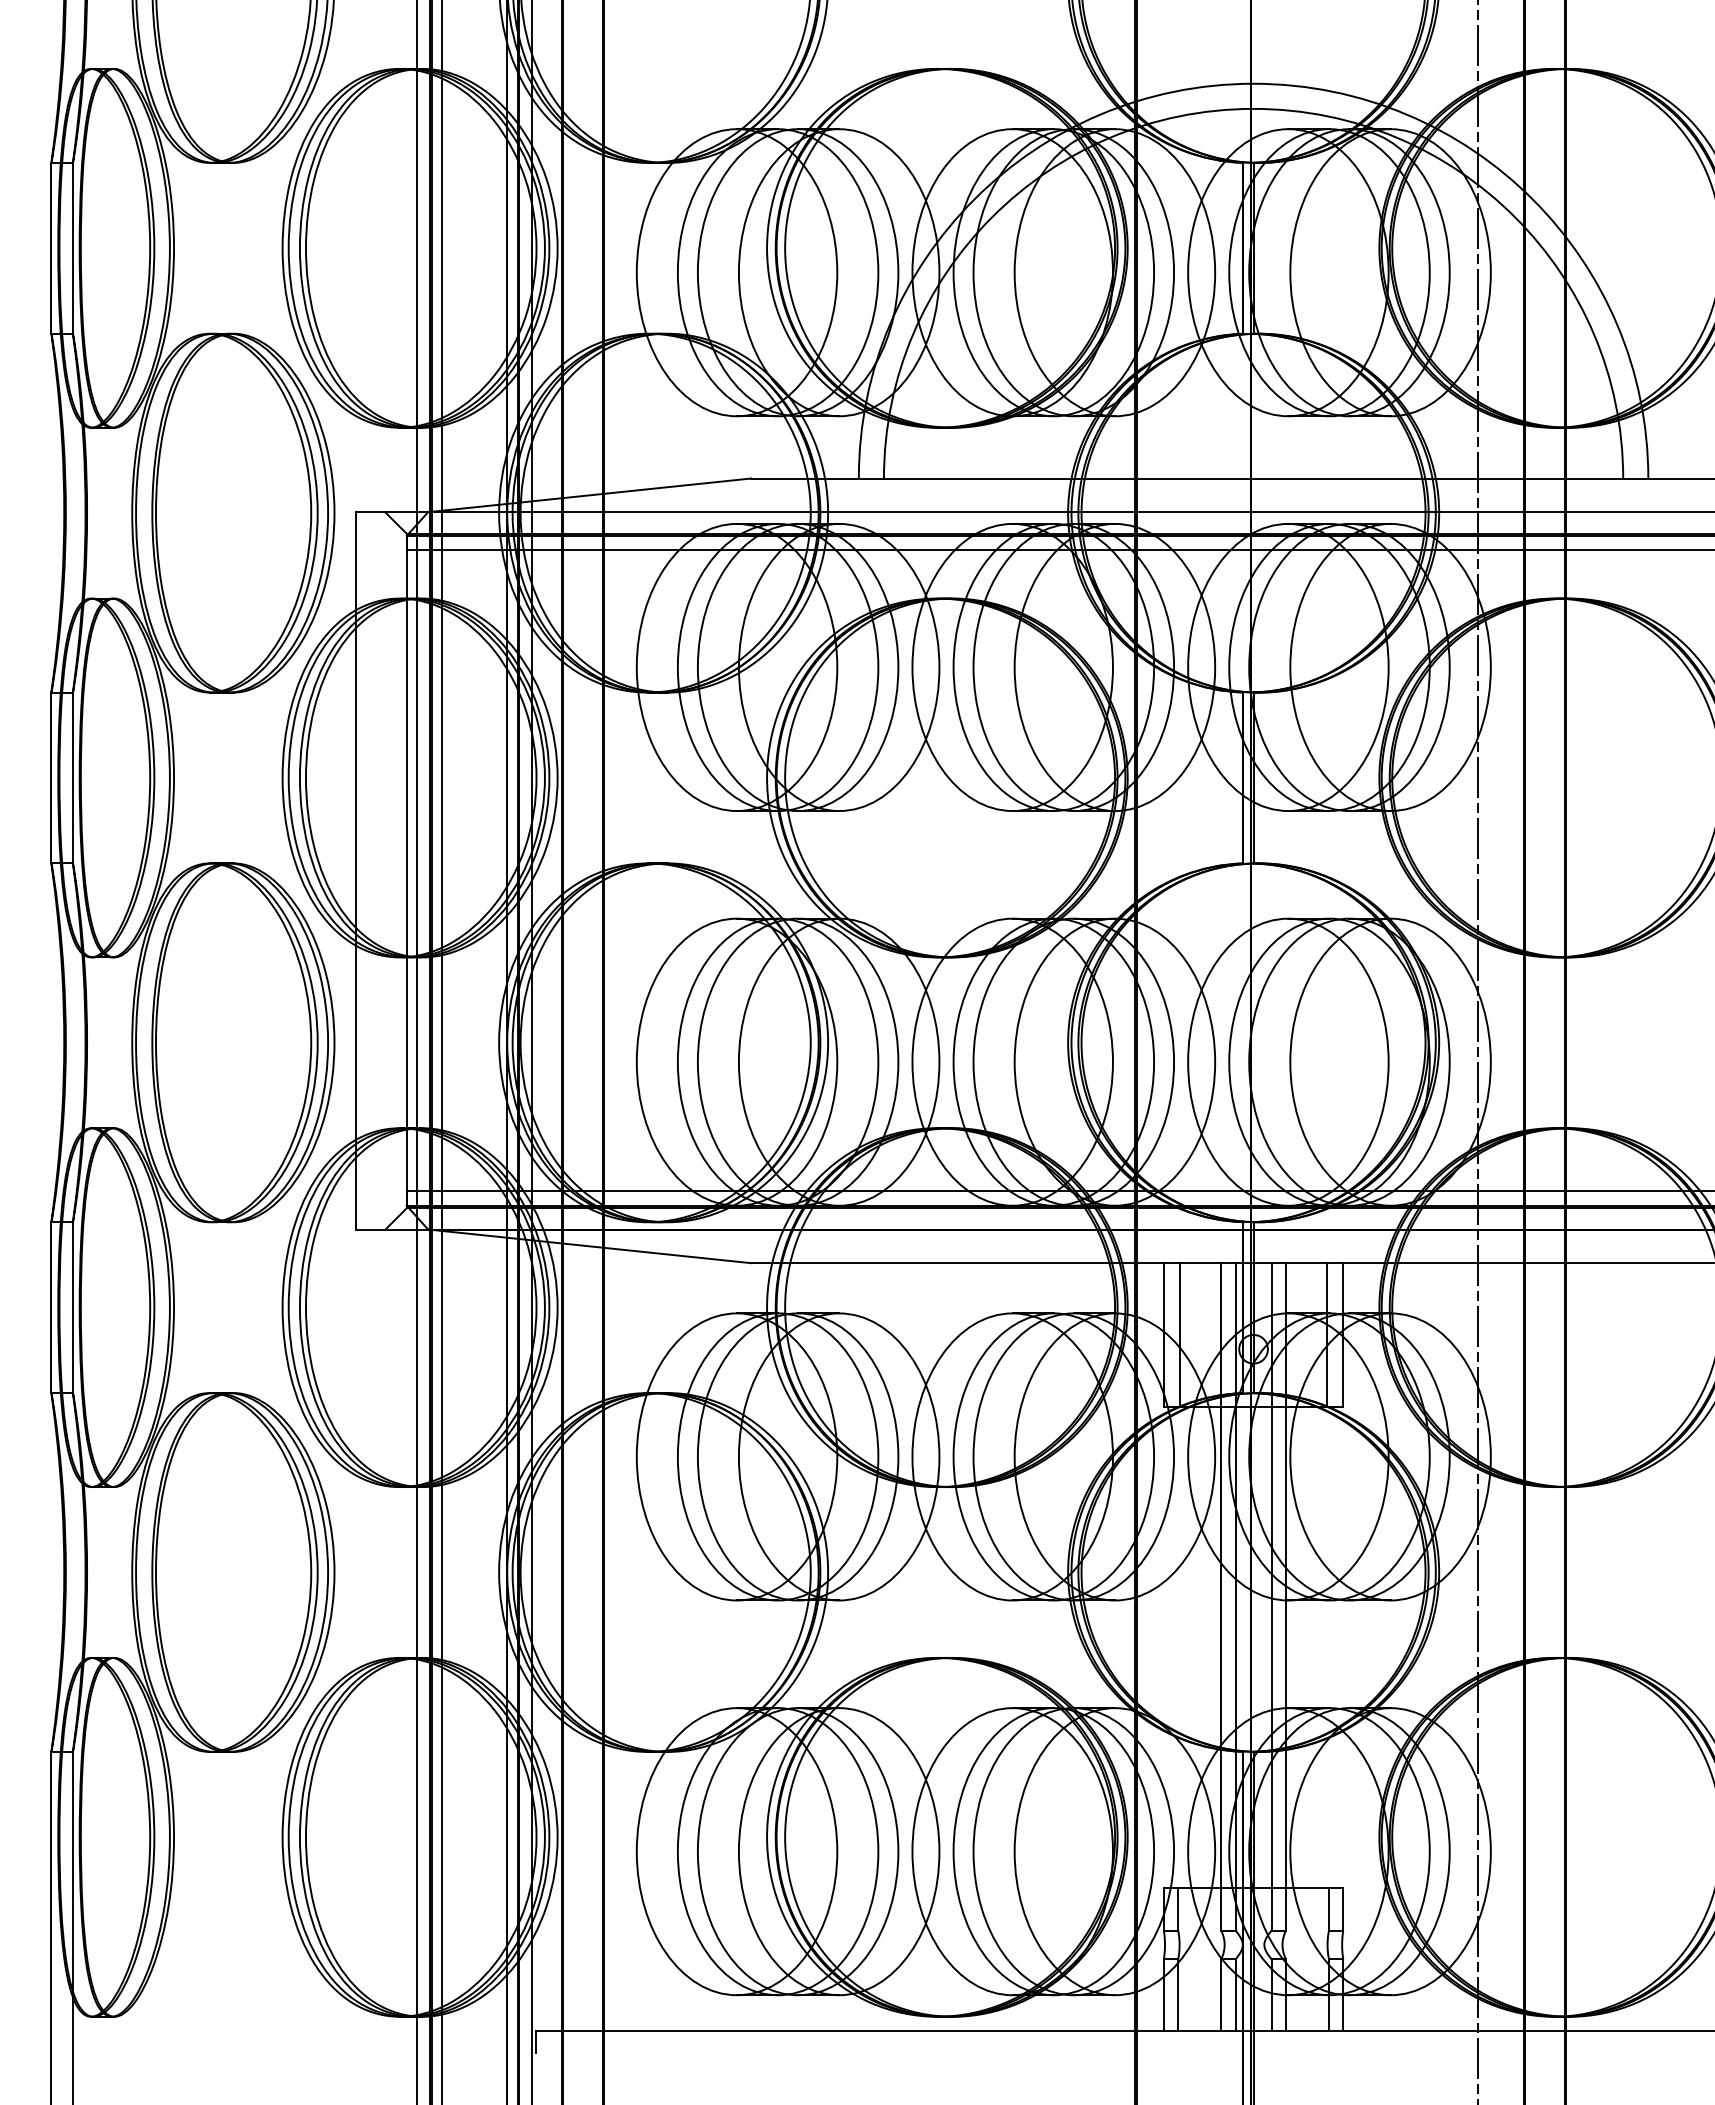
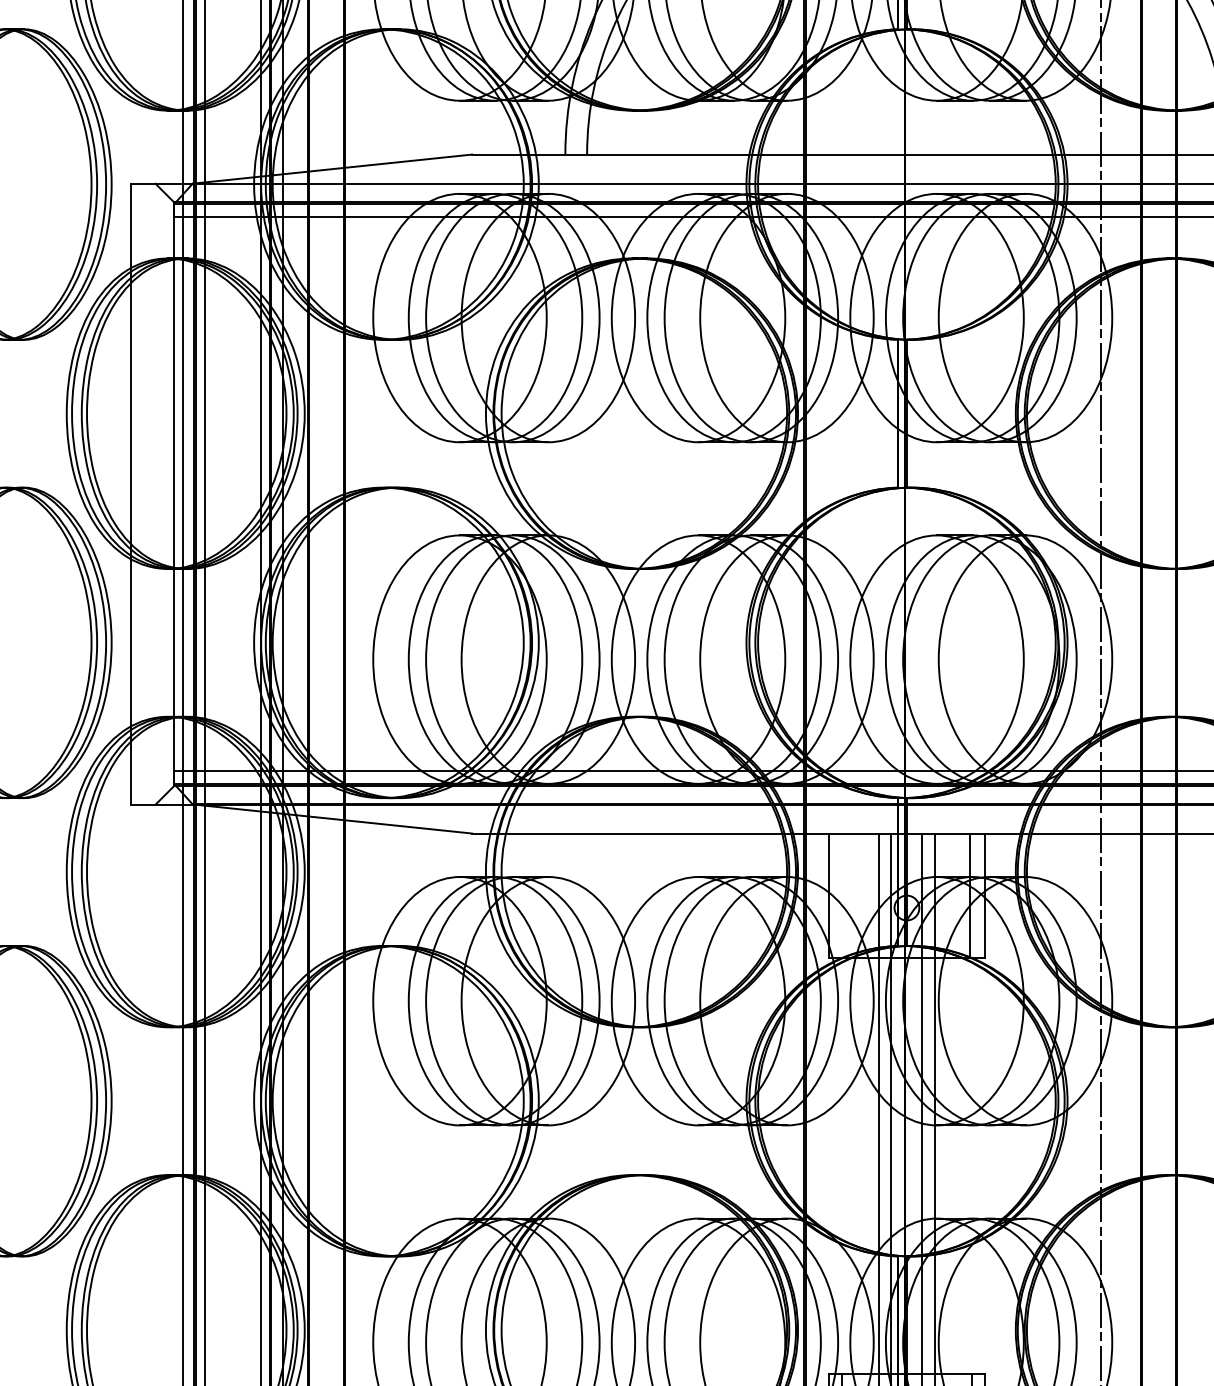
line: (1180, 1334) -> (843, 895), removed

